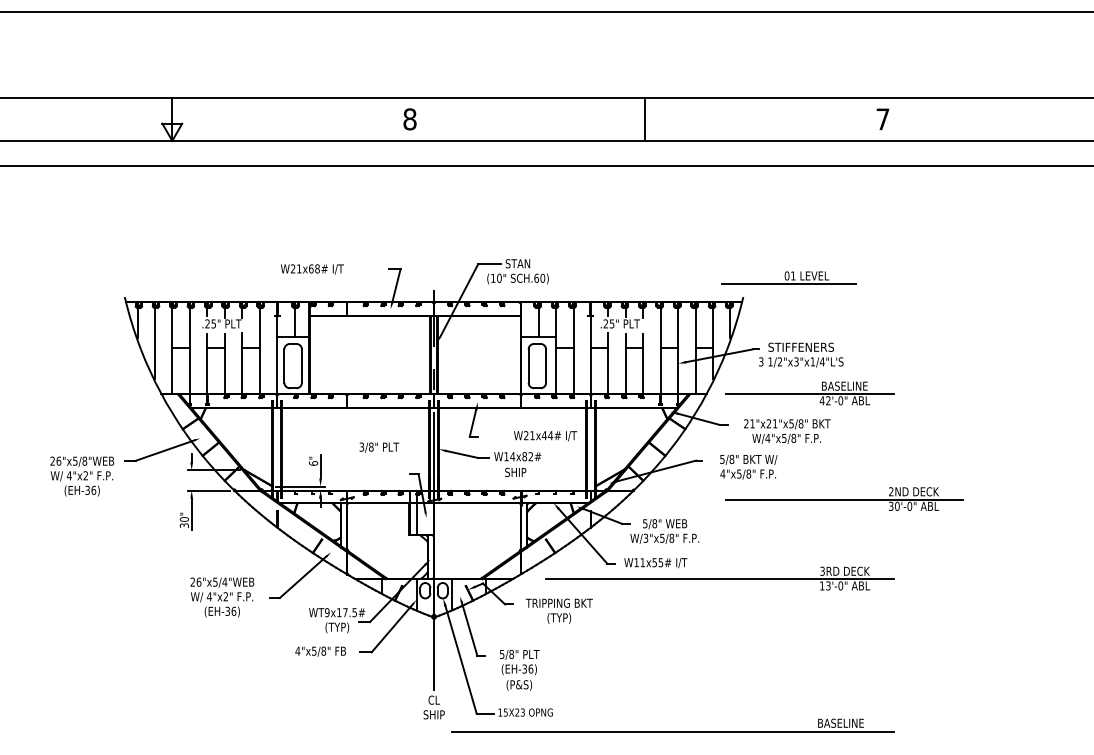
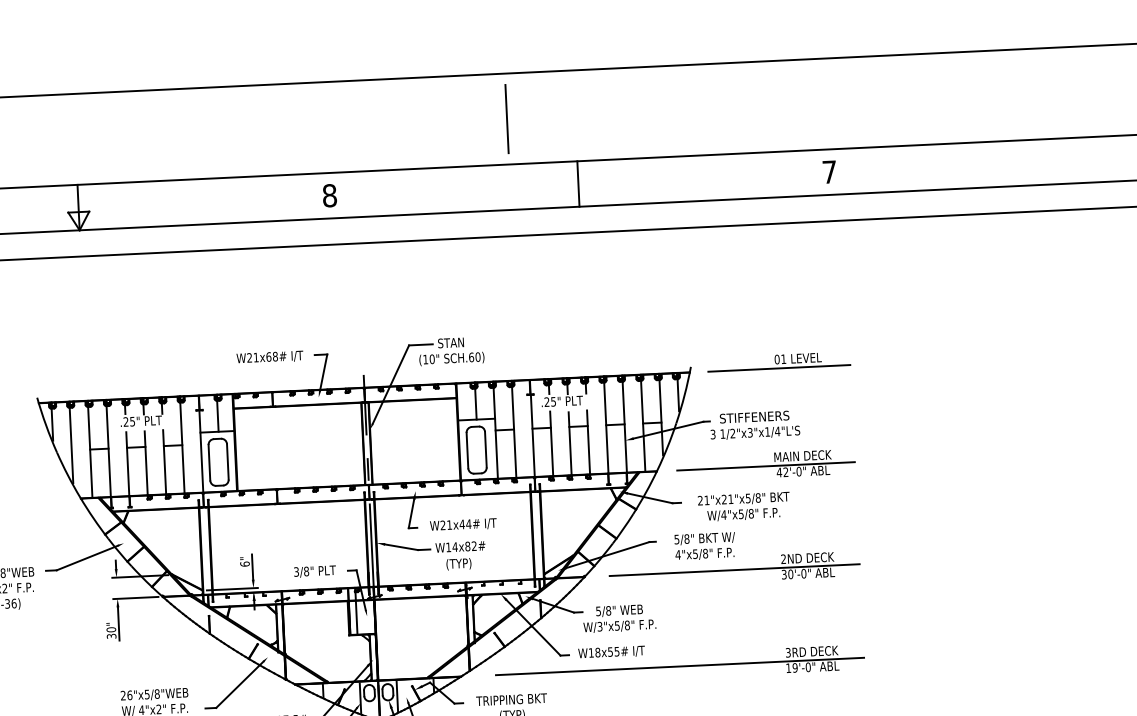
line: (580, 54) -> (506, 118), added
text: (312, 269) -> (270, 357), moved
part: (788, 277) -> (778, 361), moved
text: (845, 385) -> (803, 455), BASELINE -> MAIN DECK
text: (545, 436) -> (463, 525), moved
text: (379, 447) -> (315, 571), moved
text: (515, 472) -> (458, 563), SHIP -> (TYP)
part: (844, 498) -> (734, 568), moved
text: (642, 562) -> (597, 652), W11x55# -> W18x55#
text: (224, 581) -> (156, 693), 26"x5/4"WEB -> 26"x5/8"WEB
text: (828, 585) -> (795, 667), 13'-0" -> 19'-0"

